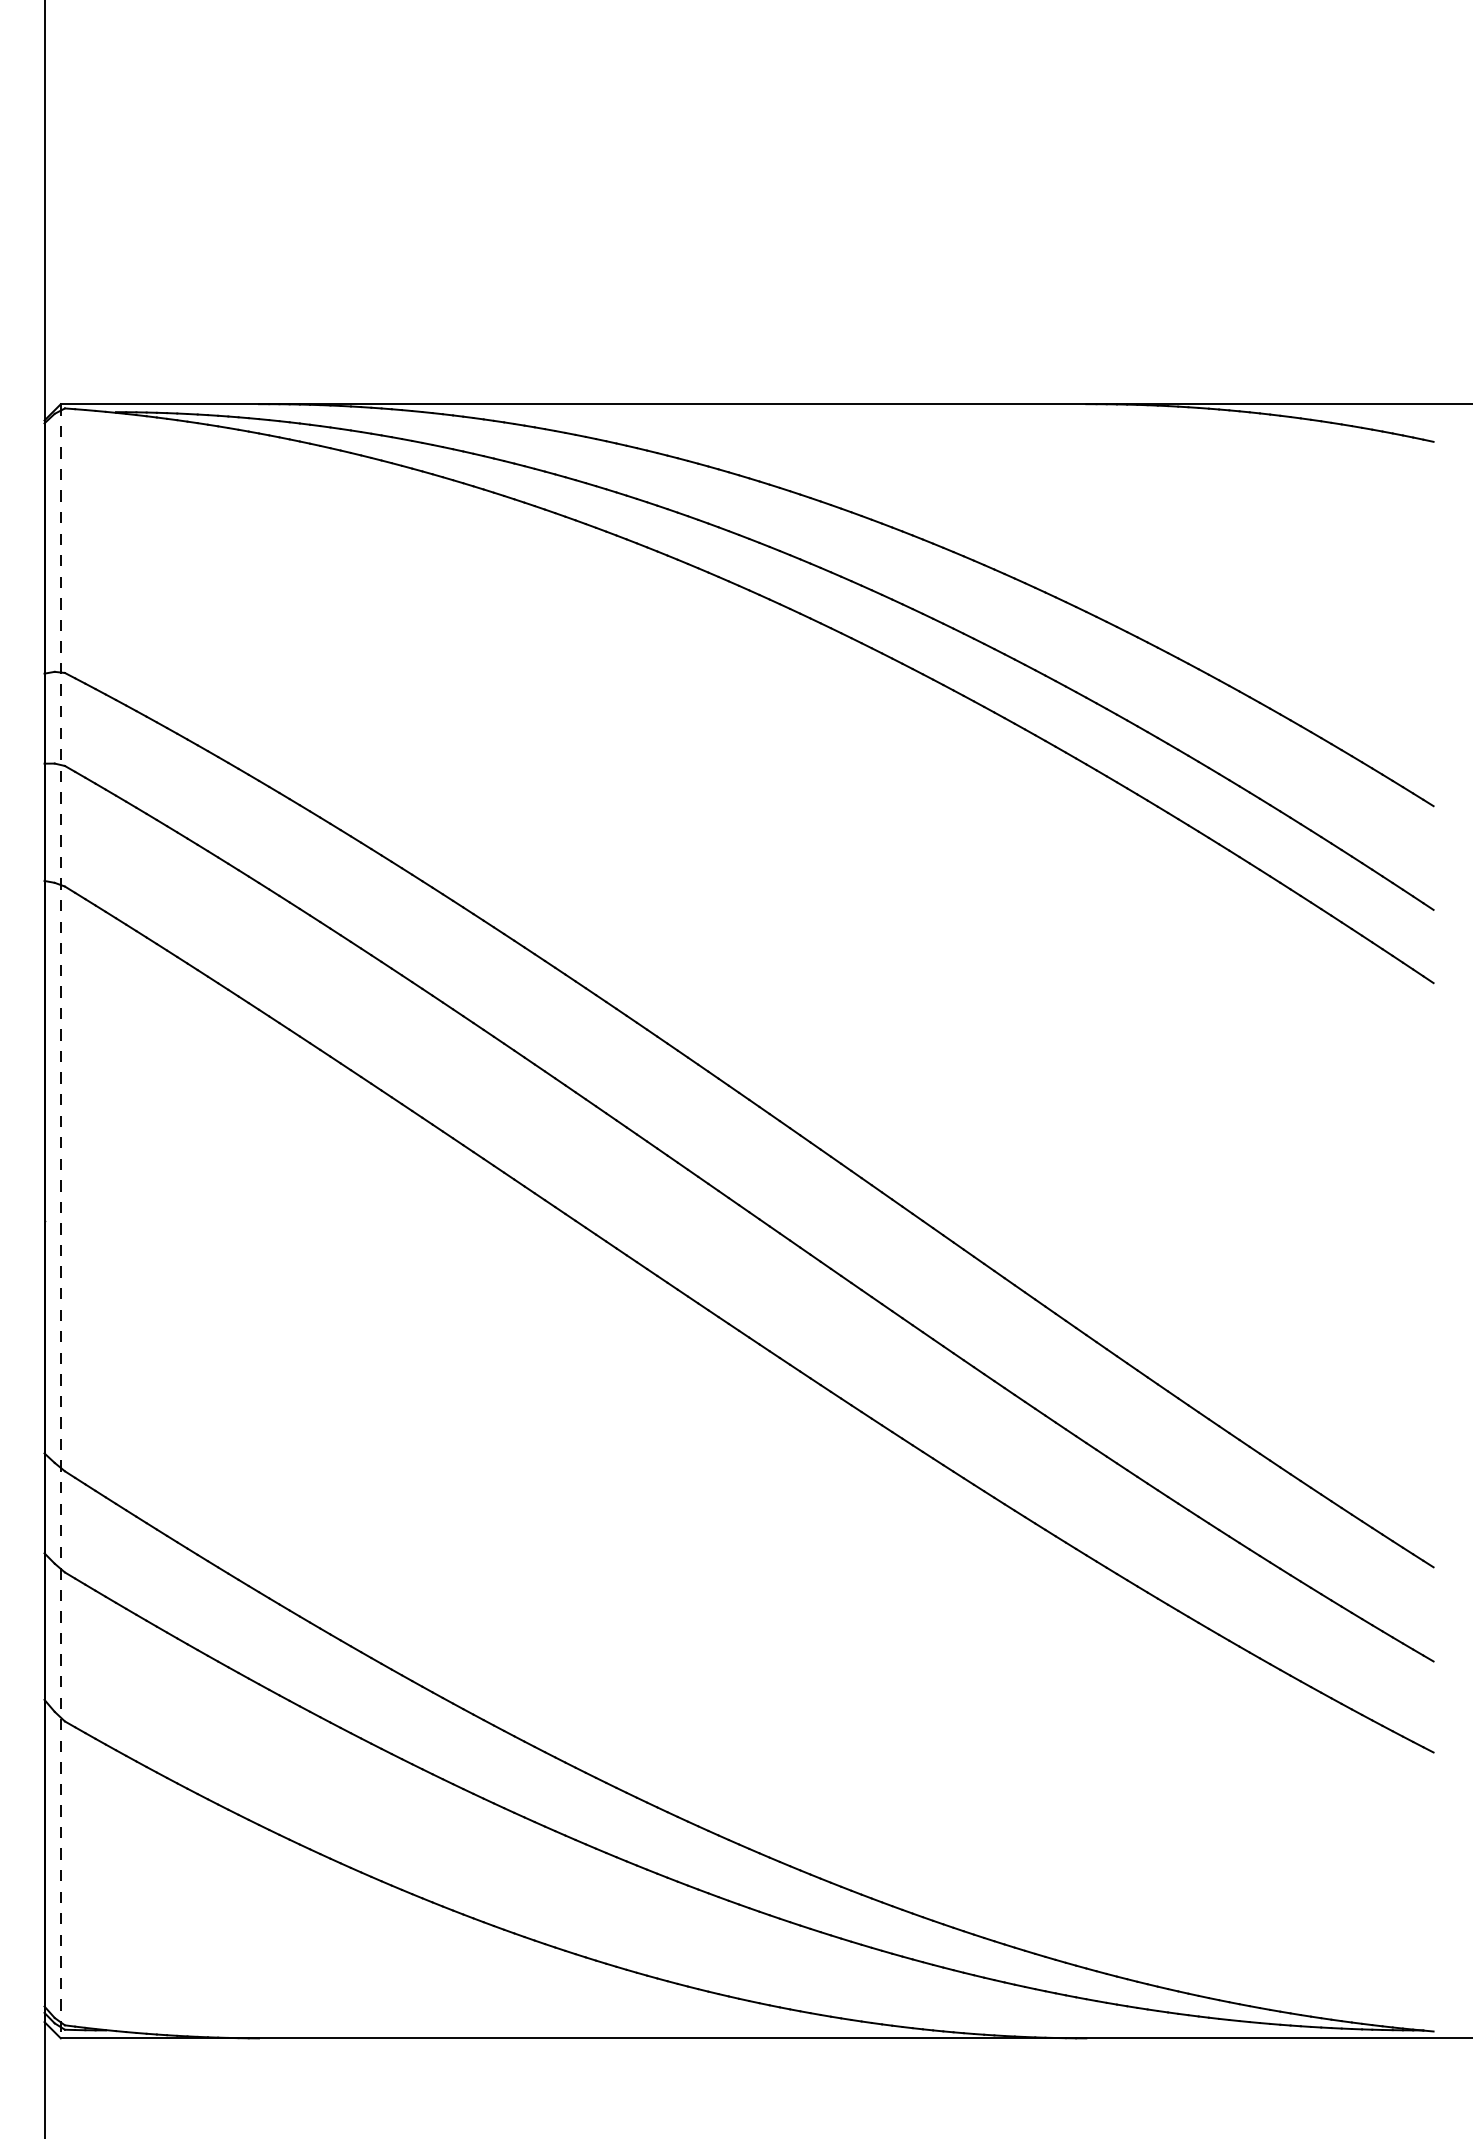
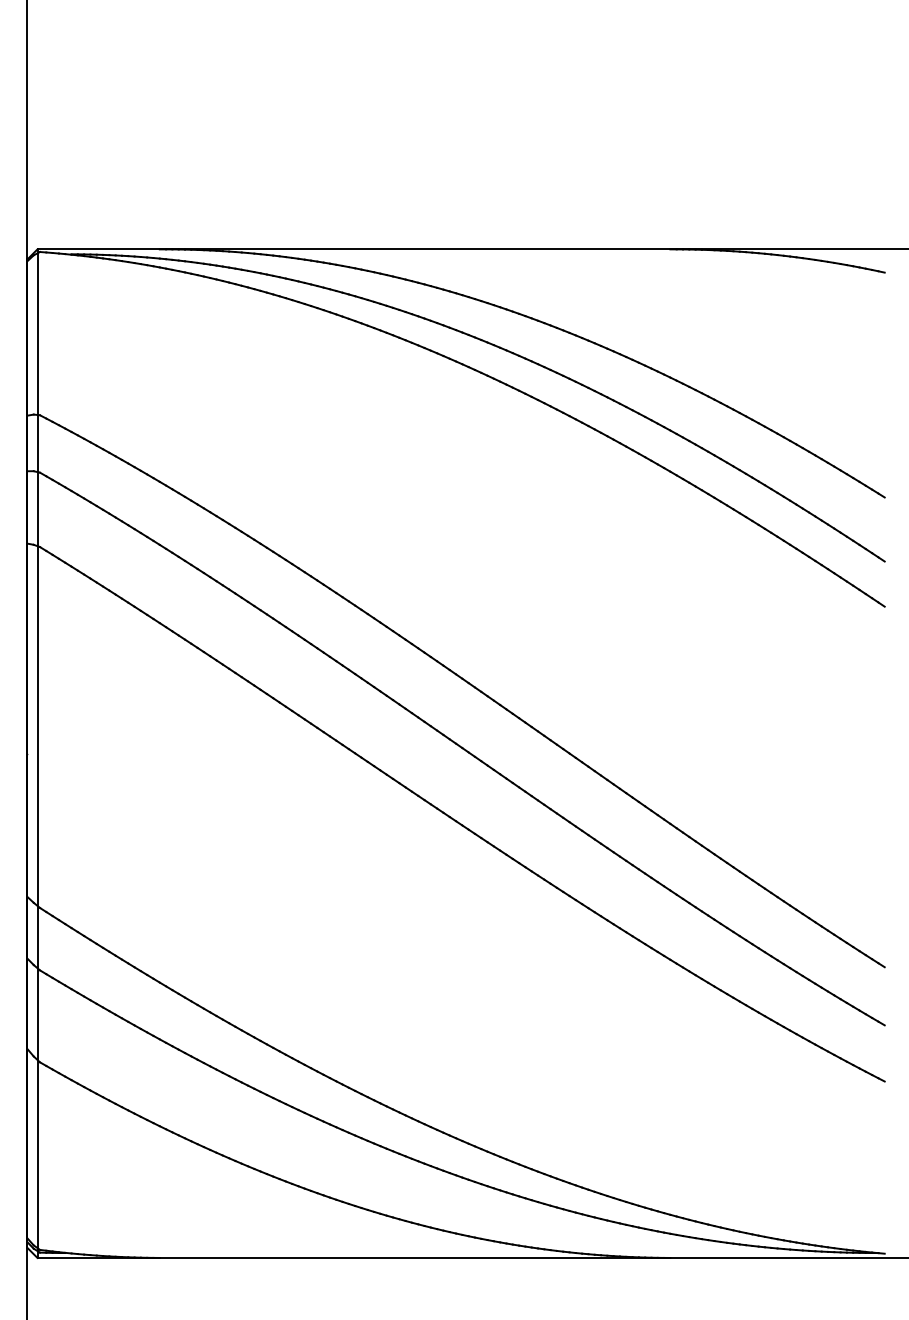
line: (60, 1222) -> (37, 754), dashed -> solid

